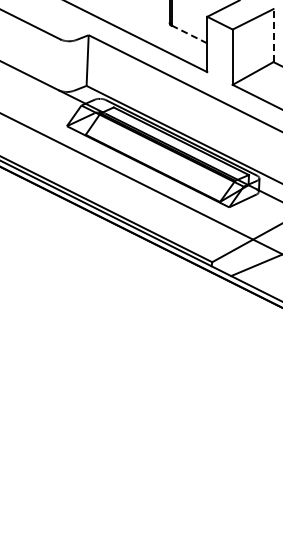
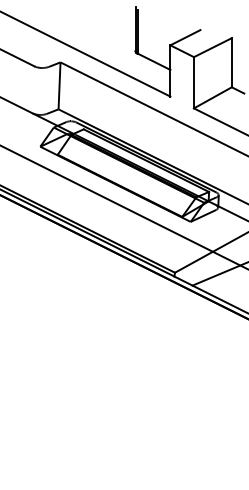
line: (189, 34) -> (153, 61), dashed -> solid
line: (273, 35) -> (231, 62), dashed -> solid

